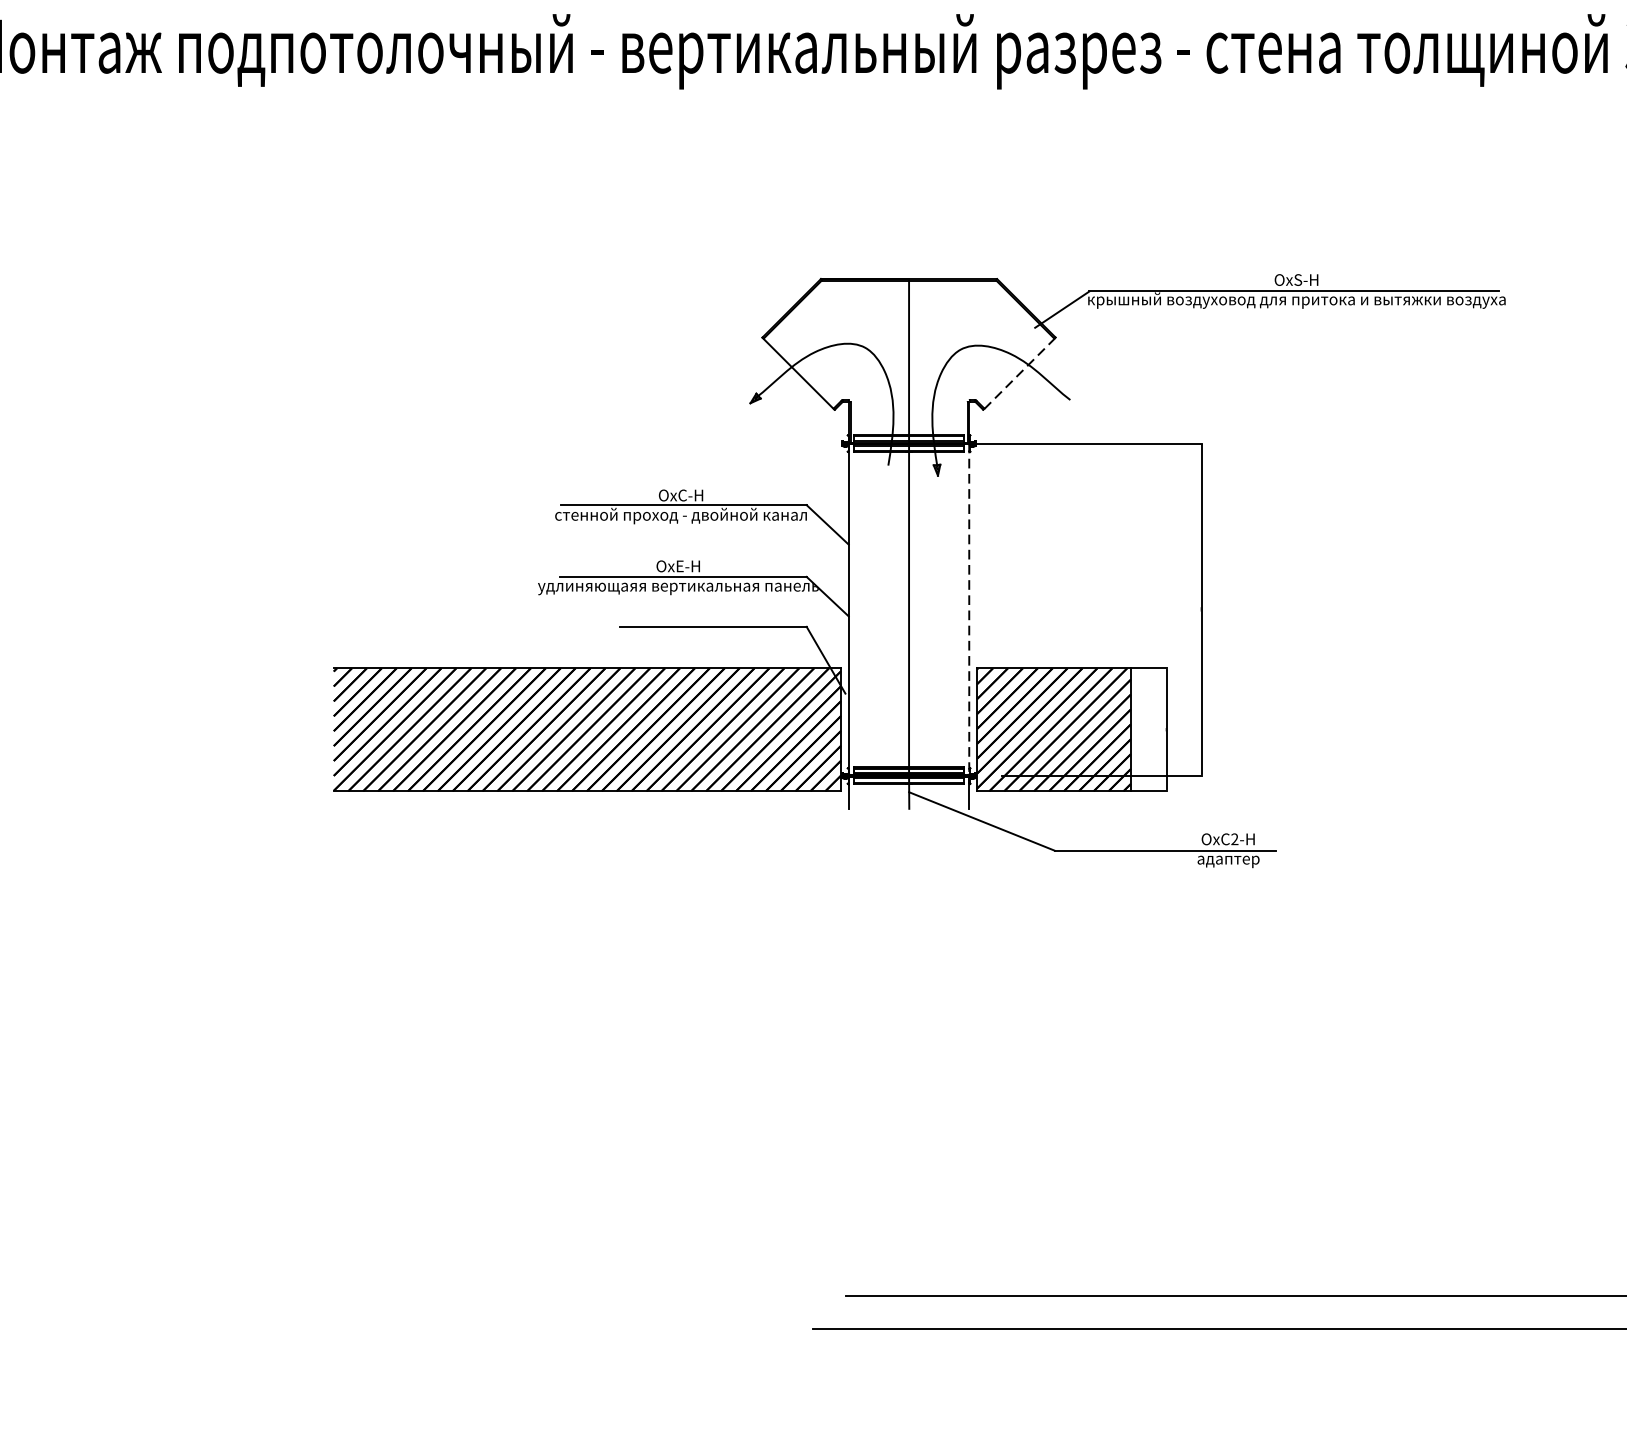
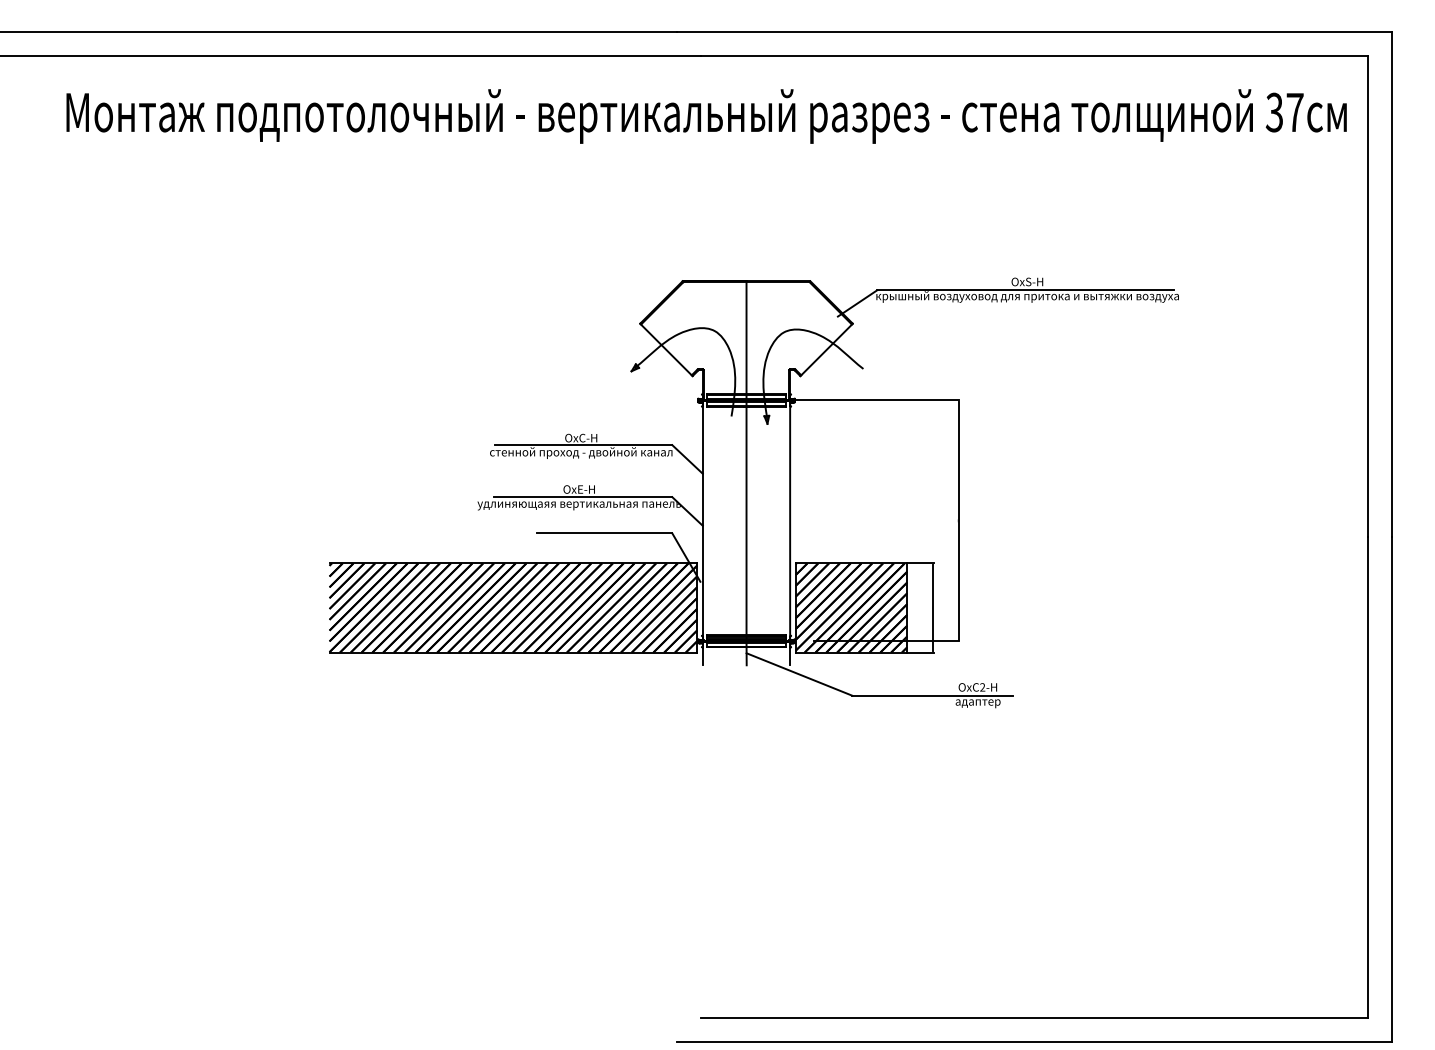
line: (1019, 373) -> (826, 349), dashed -> solid
line: (969, 614) -> (790, 524), dashed -> solid

